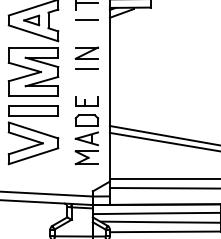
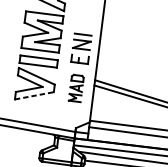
part: (86, 52) -> (81, 44), moved
part: (86, 139) -> (76, 88), size x0.7
line: (33, 156) -> (34, 96), solid -> dashed

